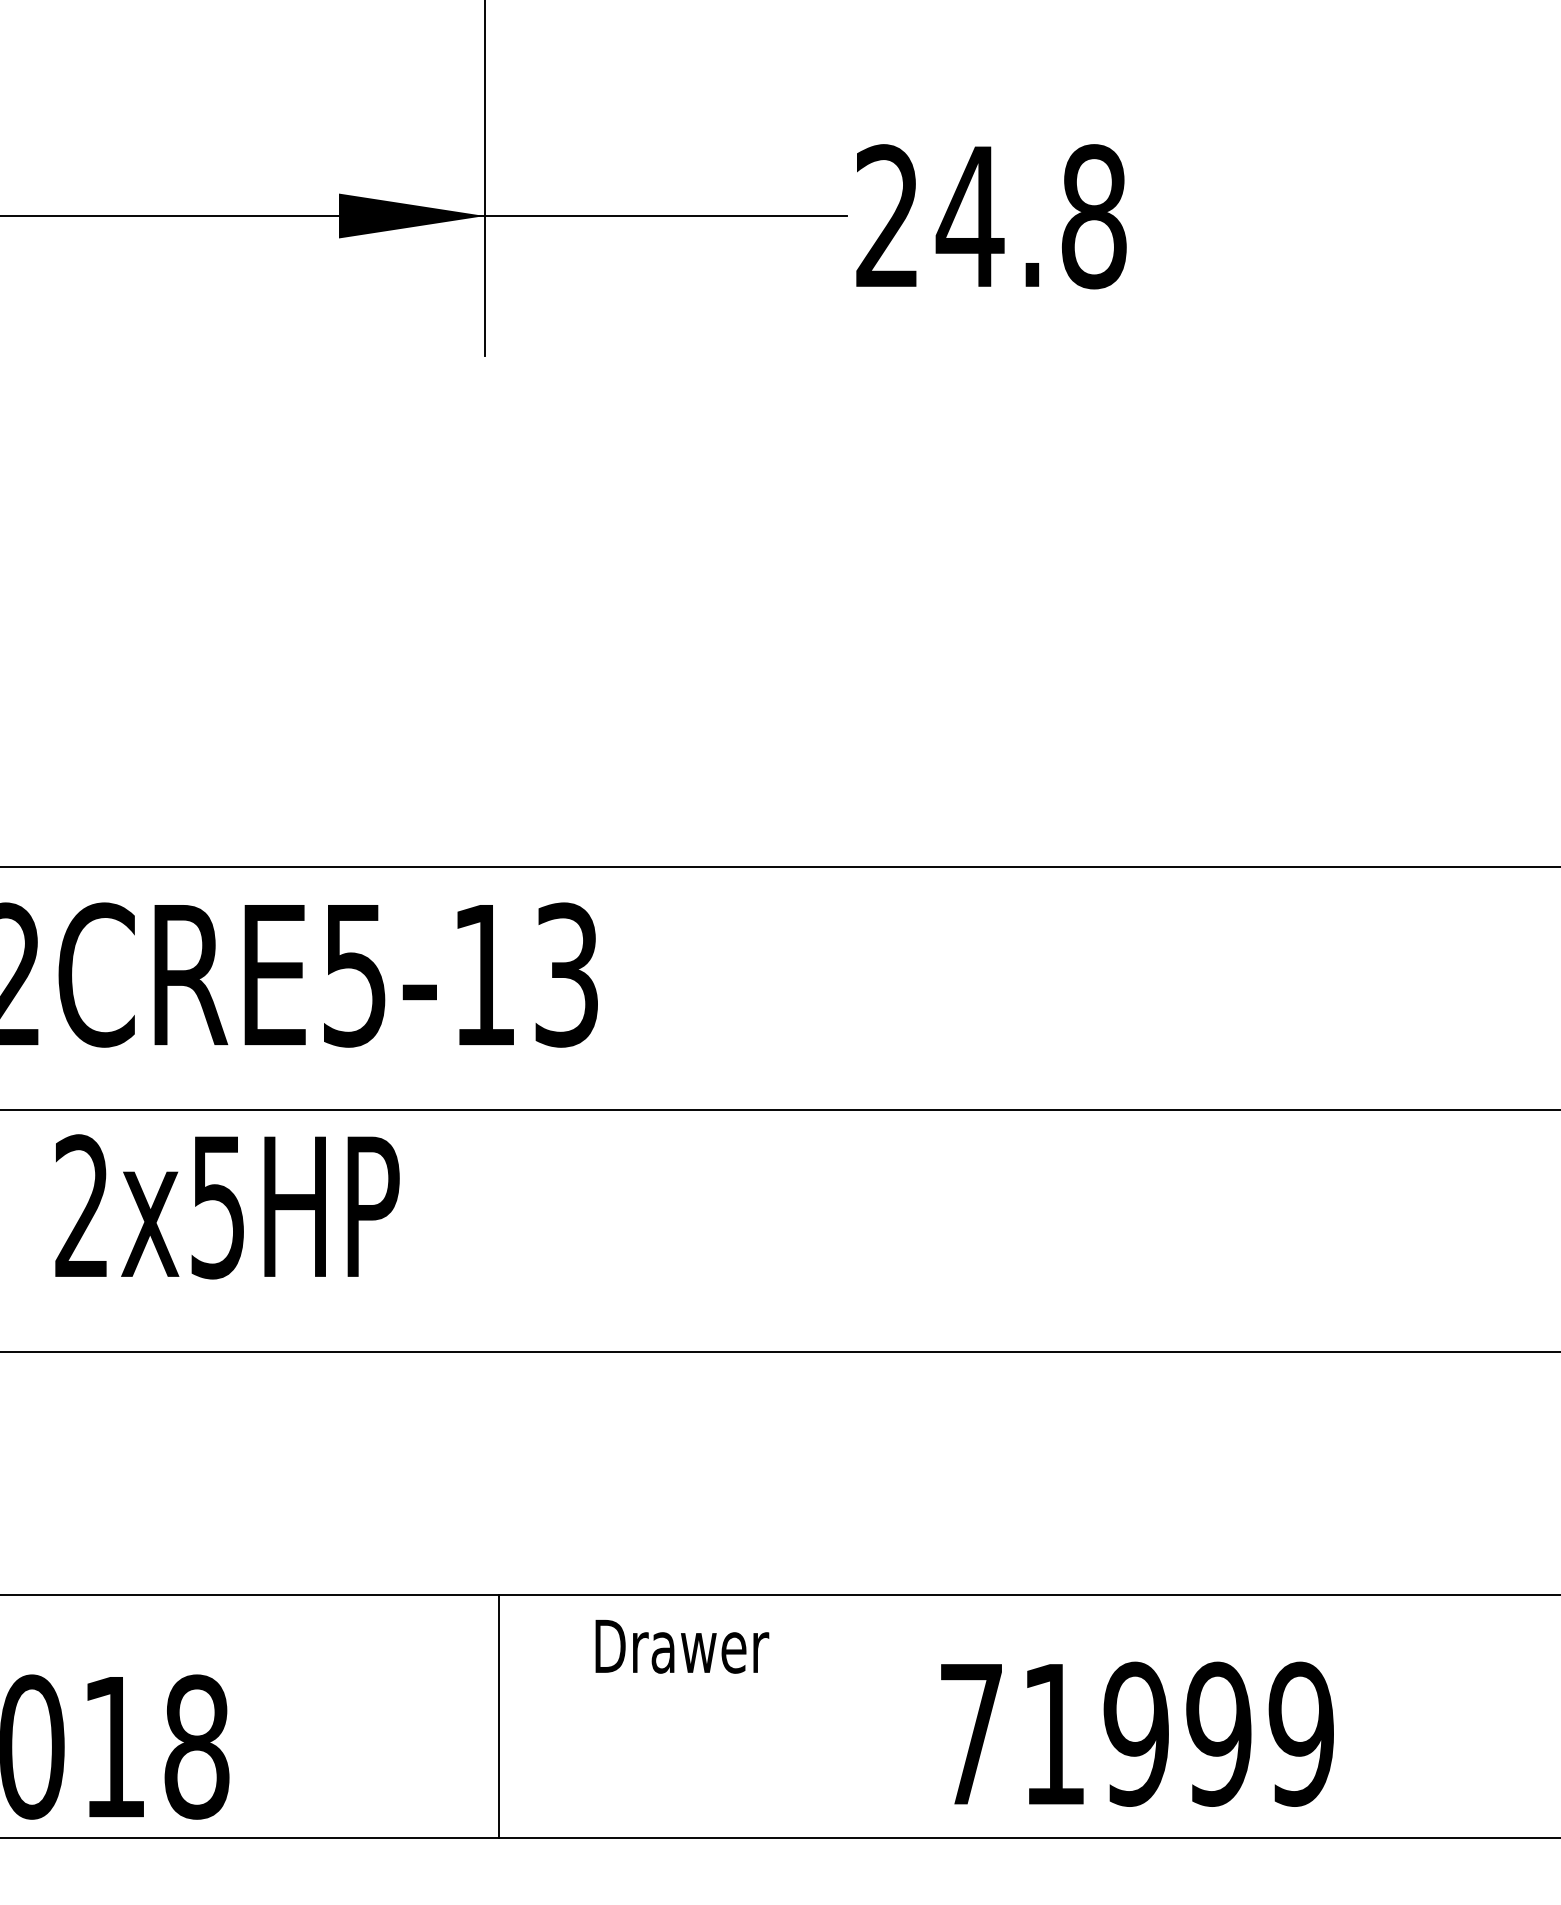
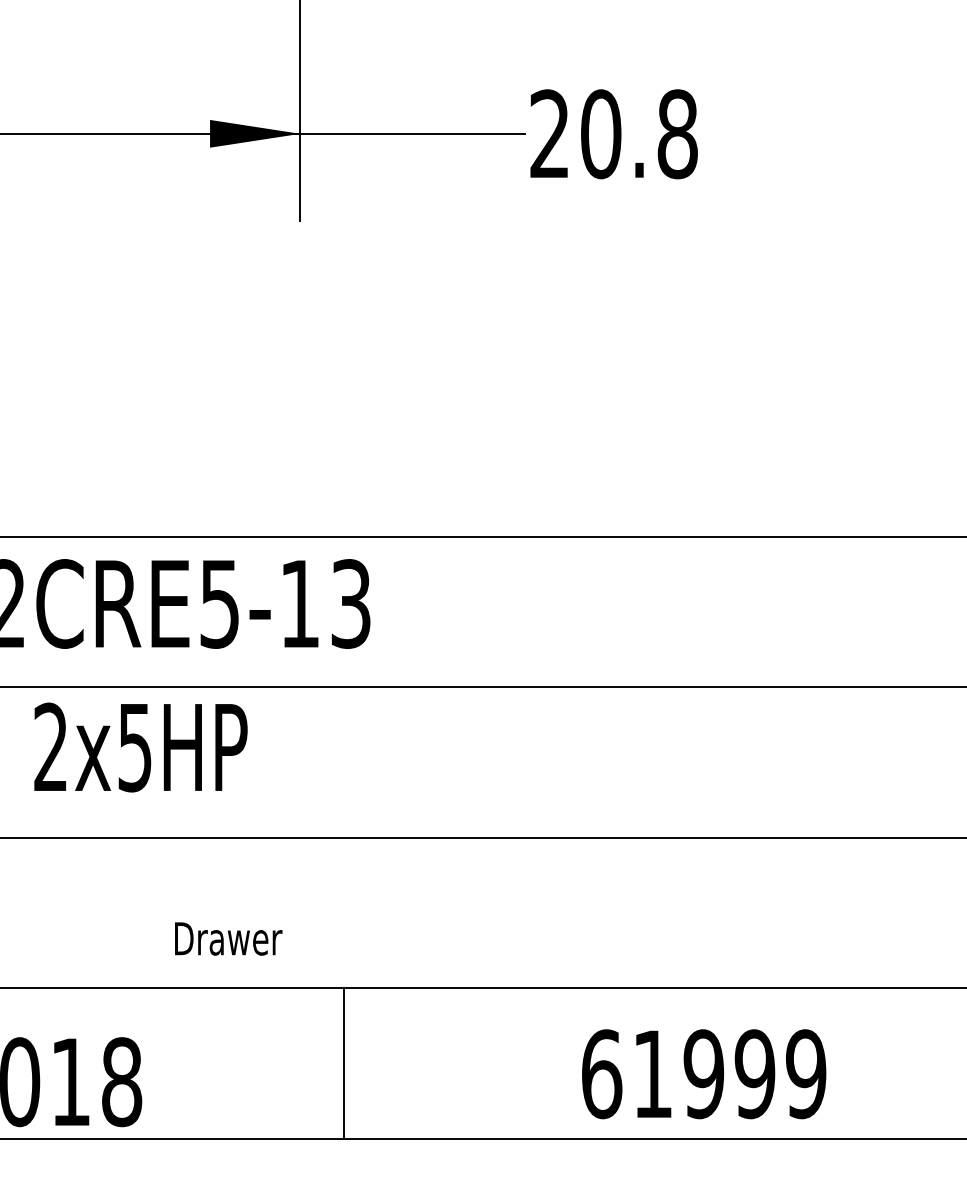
text: (969, 217) -> (600, 134), 24.8 -> 20.8
text: (682, 1645) -> (228, 938), moved
line: (497, 1716) -> (343, 1063), moved
text: (972, 1734) -> (602, 1074), 71999 -> 61999

